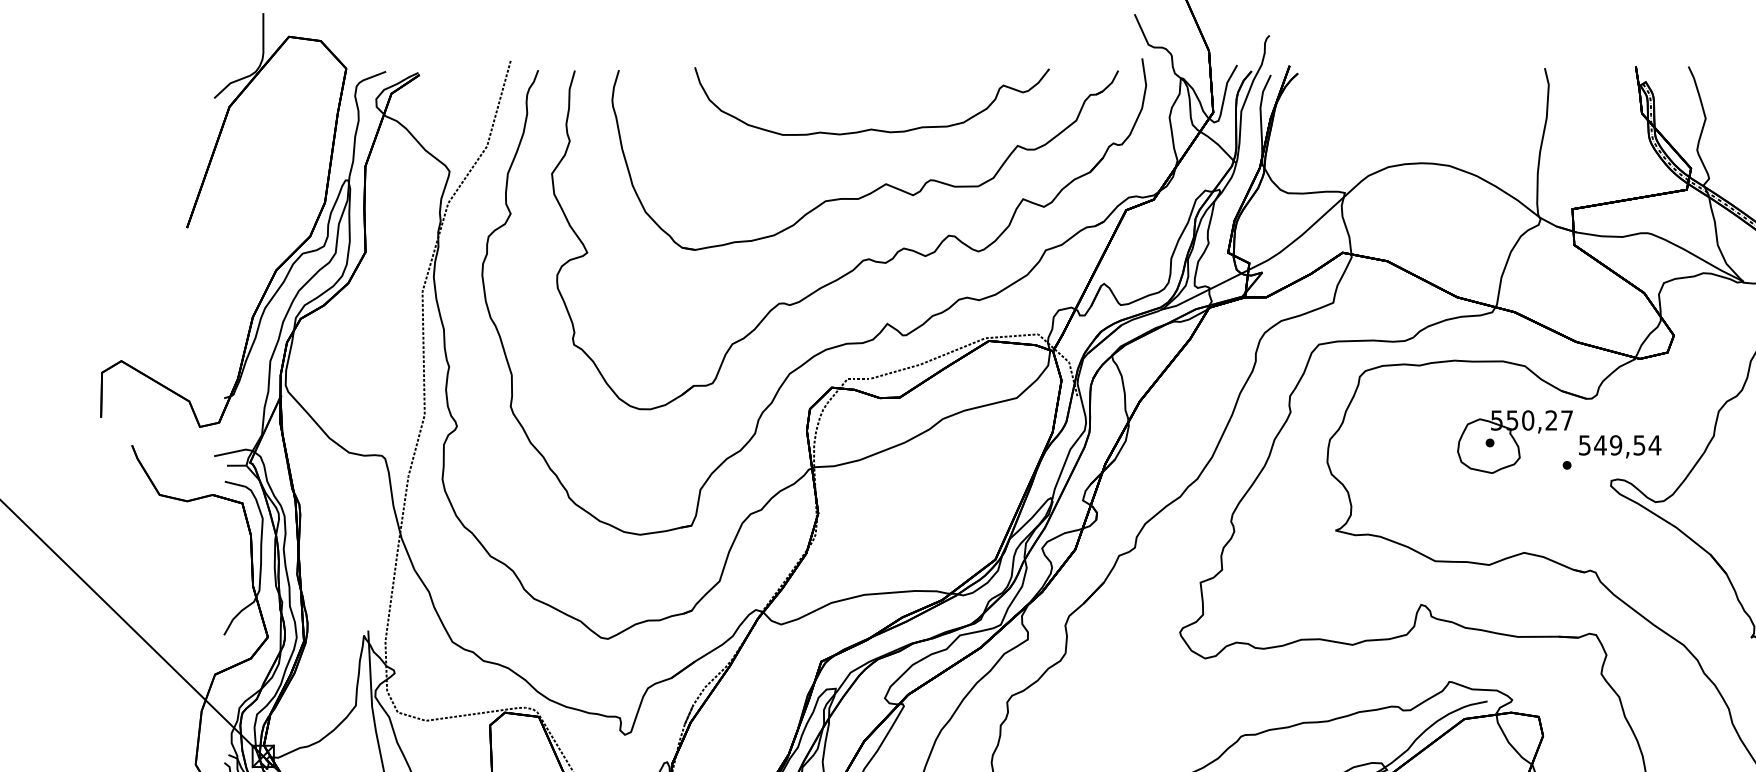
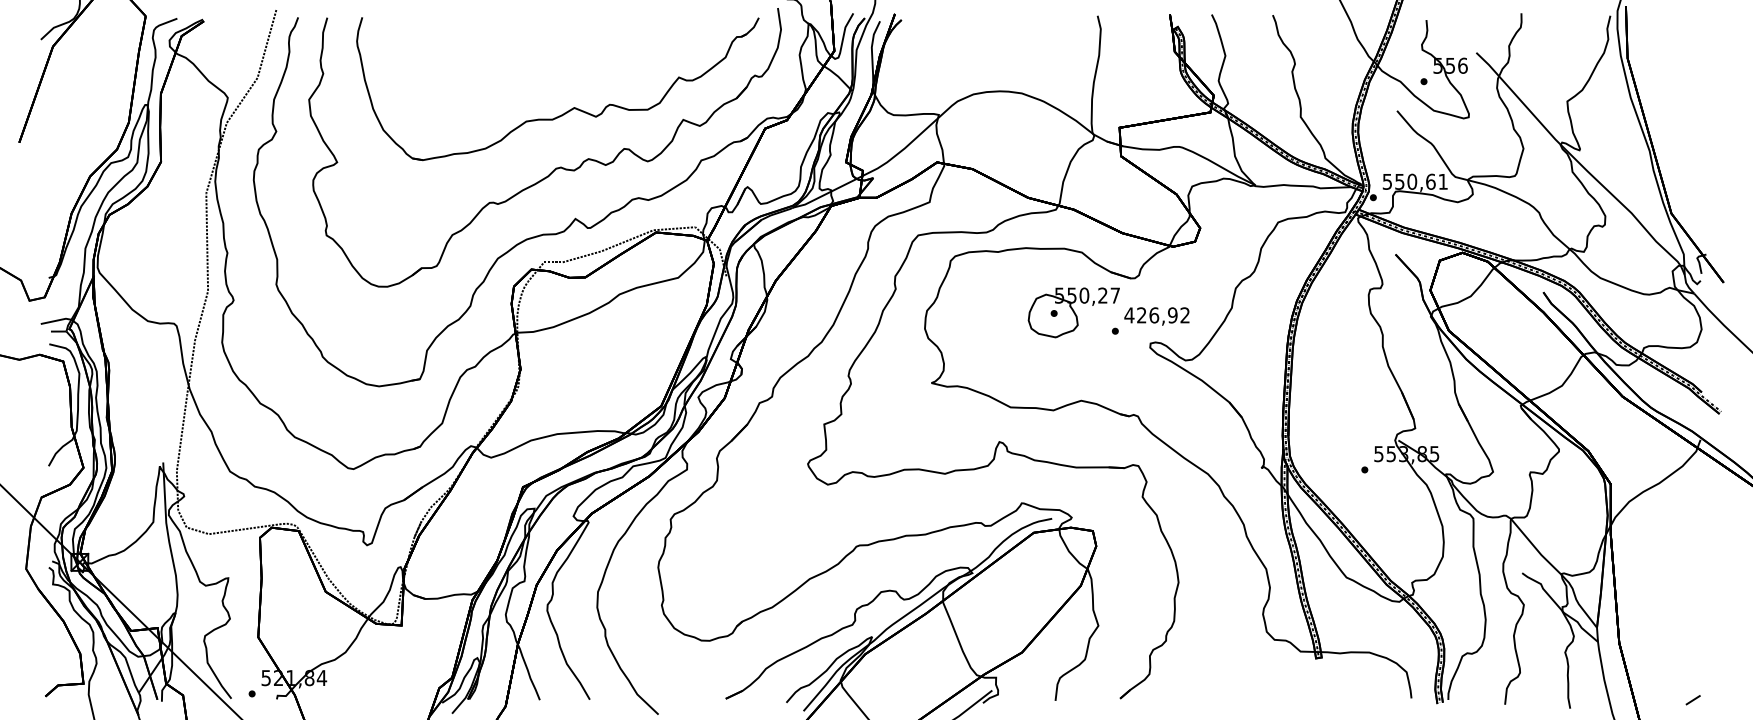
curve: (872, 128) -> (563, 63), removed
text: (1620, 445) -> (1157, 315), 549,54 -> 426,92

